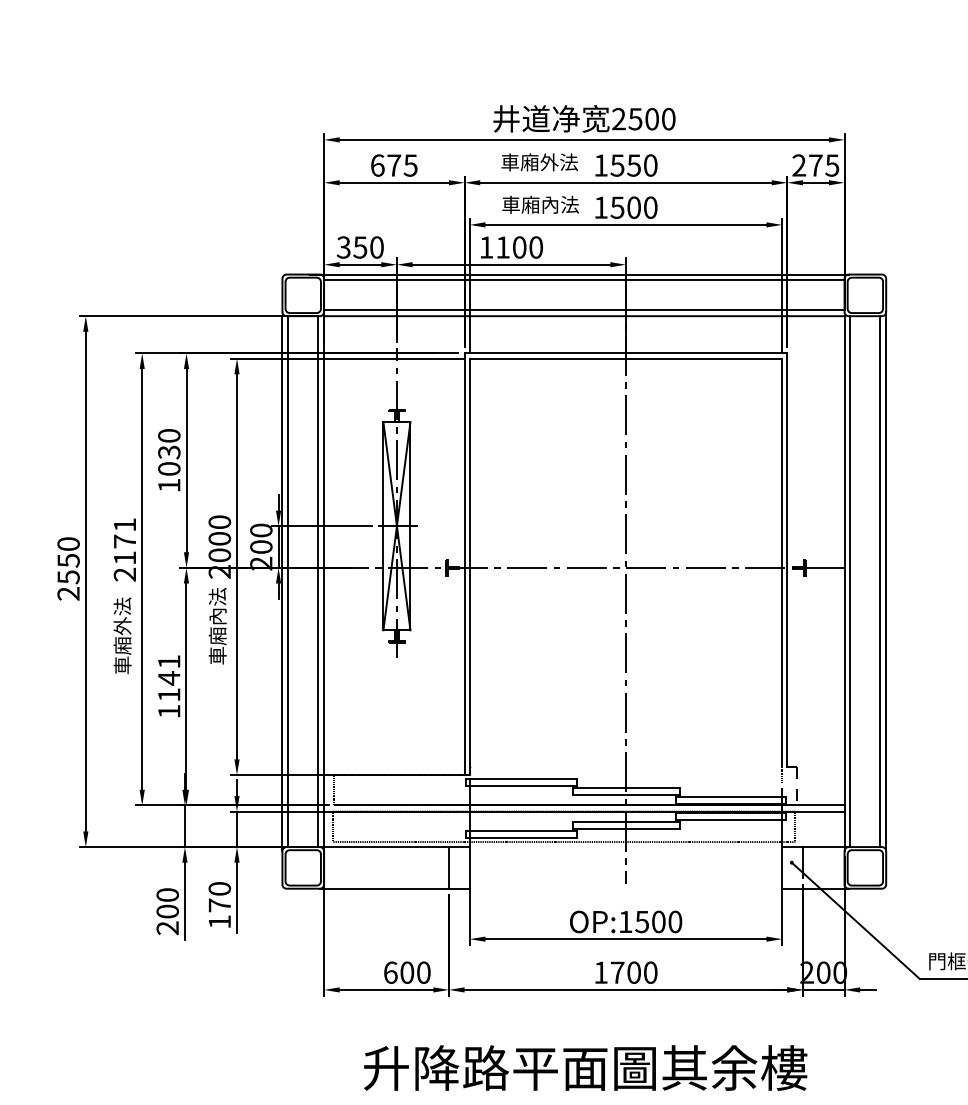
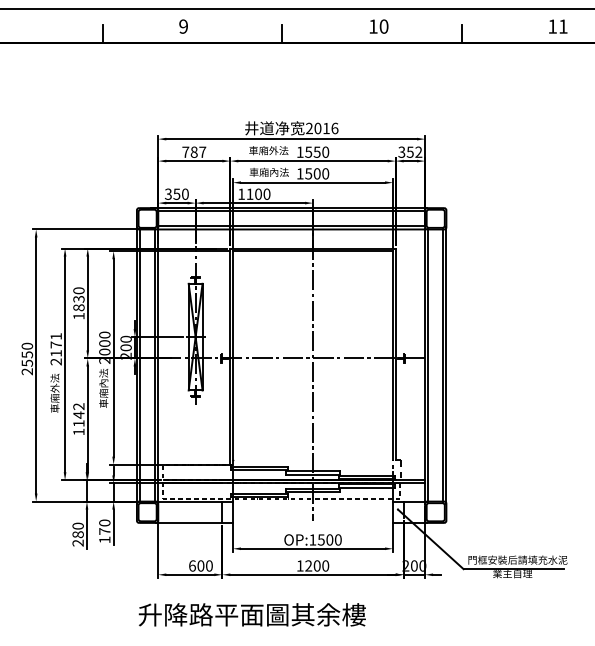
text: (652, 119) -> (326, 128), 2500 -> 2016
text: (394, 164) -> (194, 151), 675 -> 787
text: (816, 164) -> (410, 151), 275 -> 352
text: (170, 468) -> (79, 307), 1030 -> 1830
text: (168, 661) -> (78, 406), 1141 -> 1142
text: (168, 911) -> (78, 534), 200 -> 280
text: (617, 971) -> (308, 565), 1700 -> 1200
text: (583, 1067) -> (251, 614), moved

